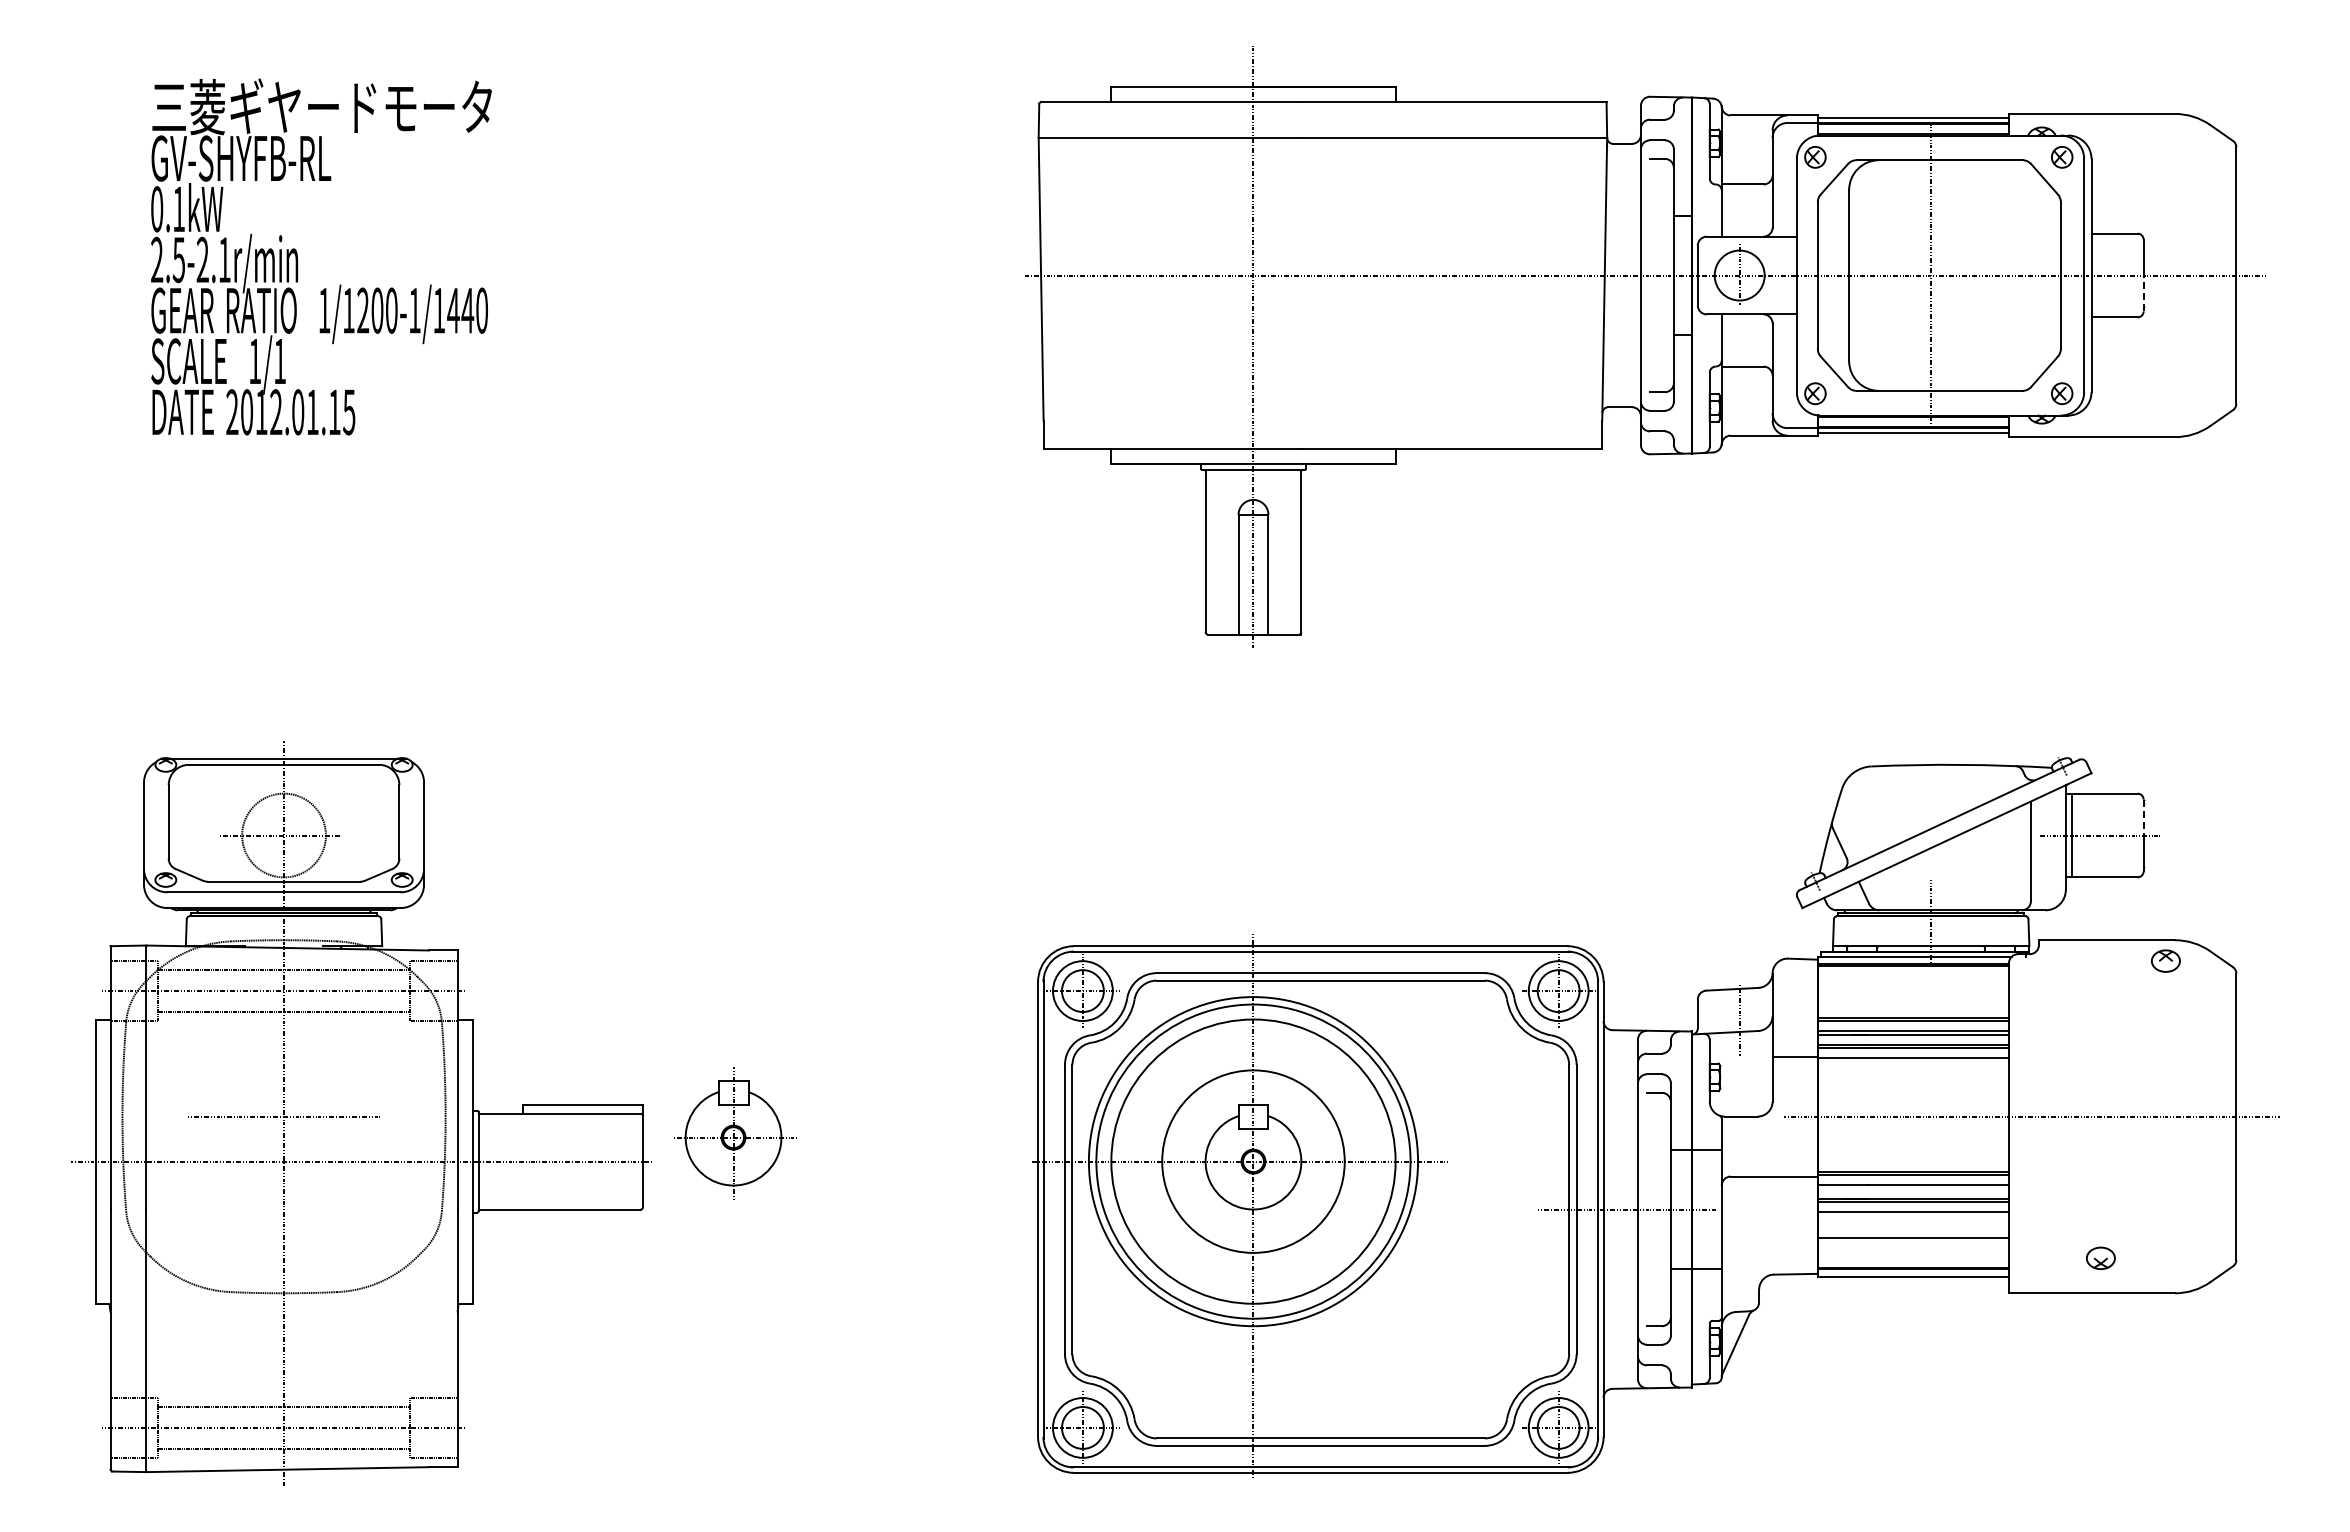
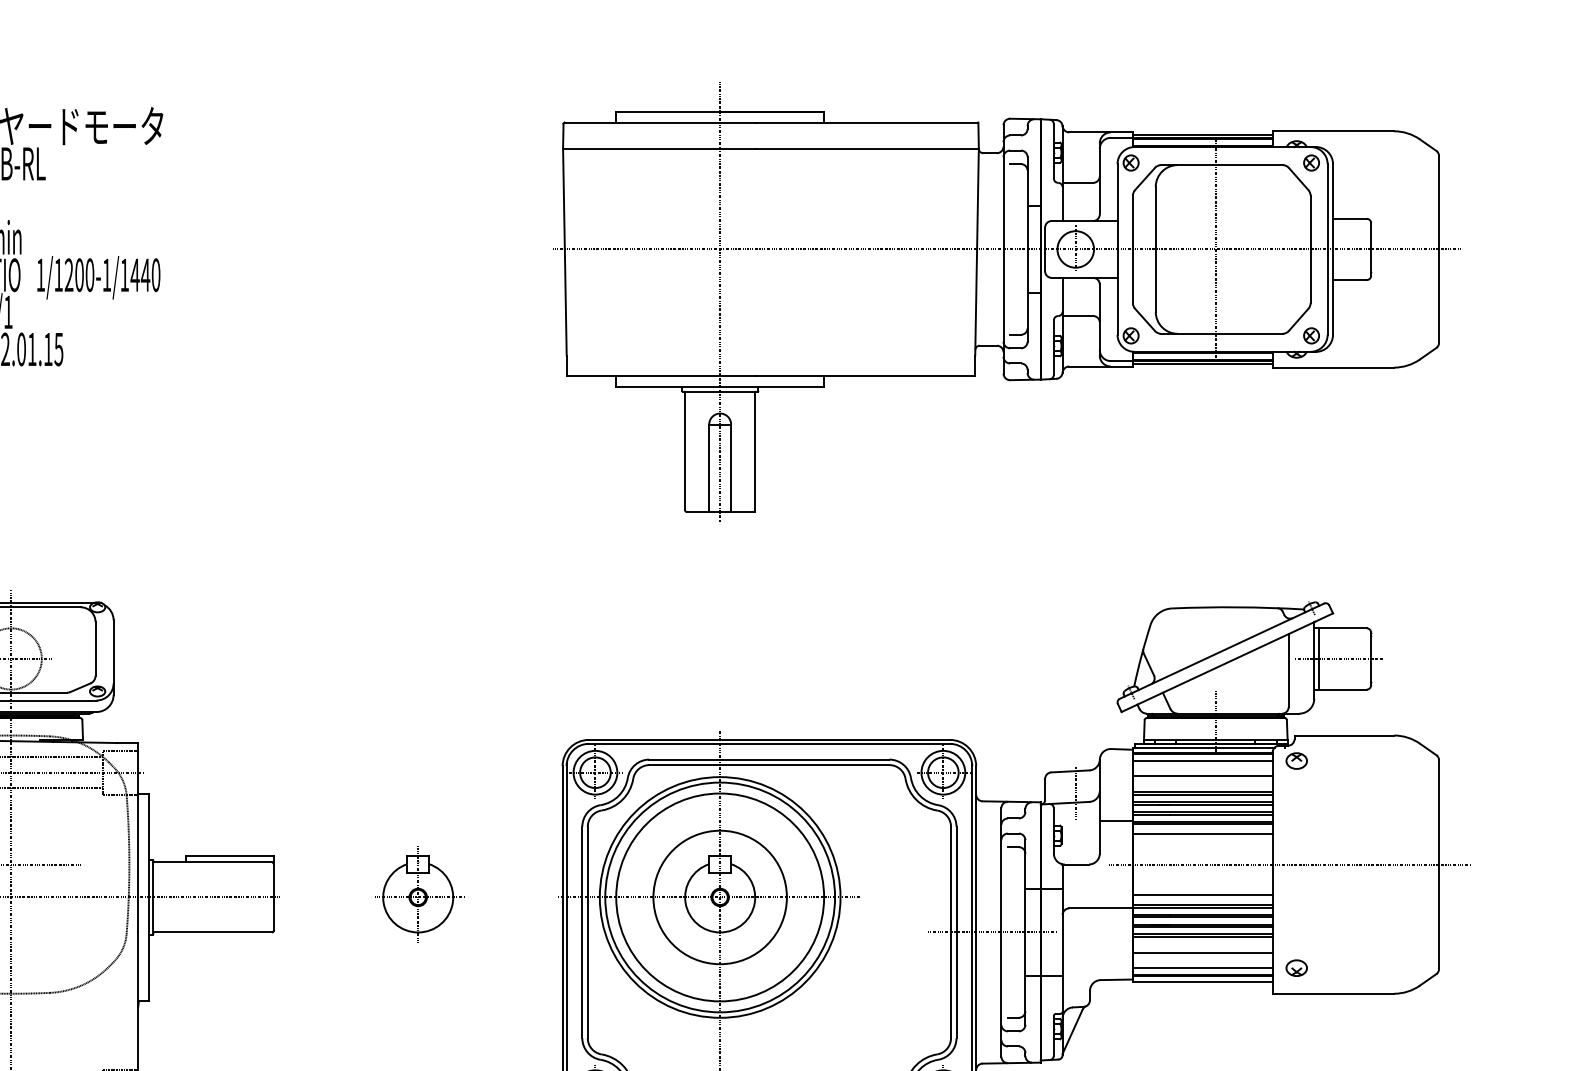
line: (2143, 293) -> (1371, 262), dashed -> solid
line: (2143, 817) -> (1371, 645), dashed -> solid
part: (2165, 960) -> (1296, 760), moved
line: (1912, 975) -> (1202, 761), added
line: (1912, 995) -> (1202, 775), added
line: (1912, 1061) -> (1202, 824), added
line: (1912, 1074) -> (1202, 833), added
part: (735, 1133) -> (419, 894), moved
line: (1912, 1158) -> (1202, 895), added
line: (1912, 1188) -> (1202, 917), added
line: (1912, 1215) -> (1202, 936), added
part: (2100, 1257) -> (1296, 967), moved
line: (1912, 1258) -> (1202, 968), added

